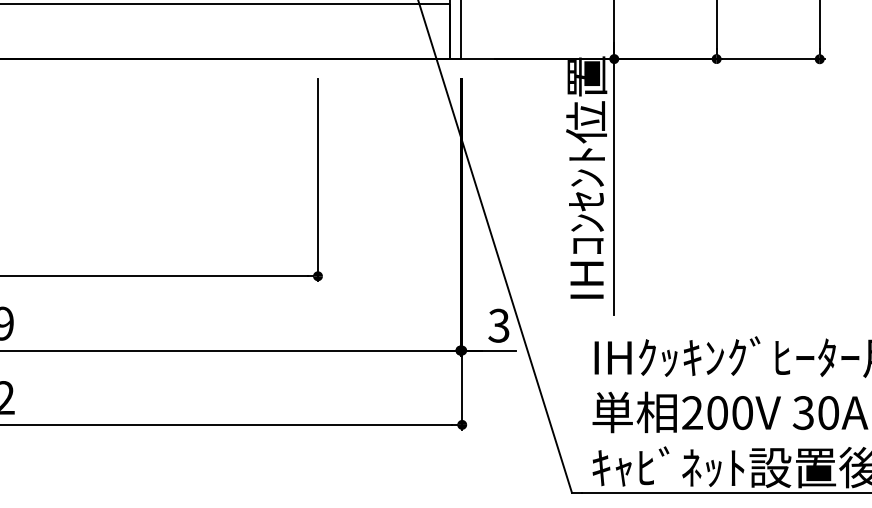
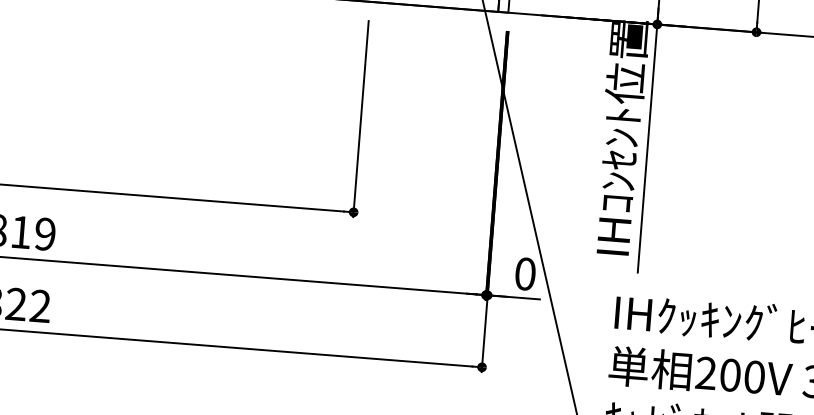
text: (498, 325) -> (524, 273), 3 -> 0

